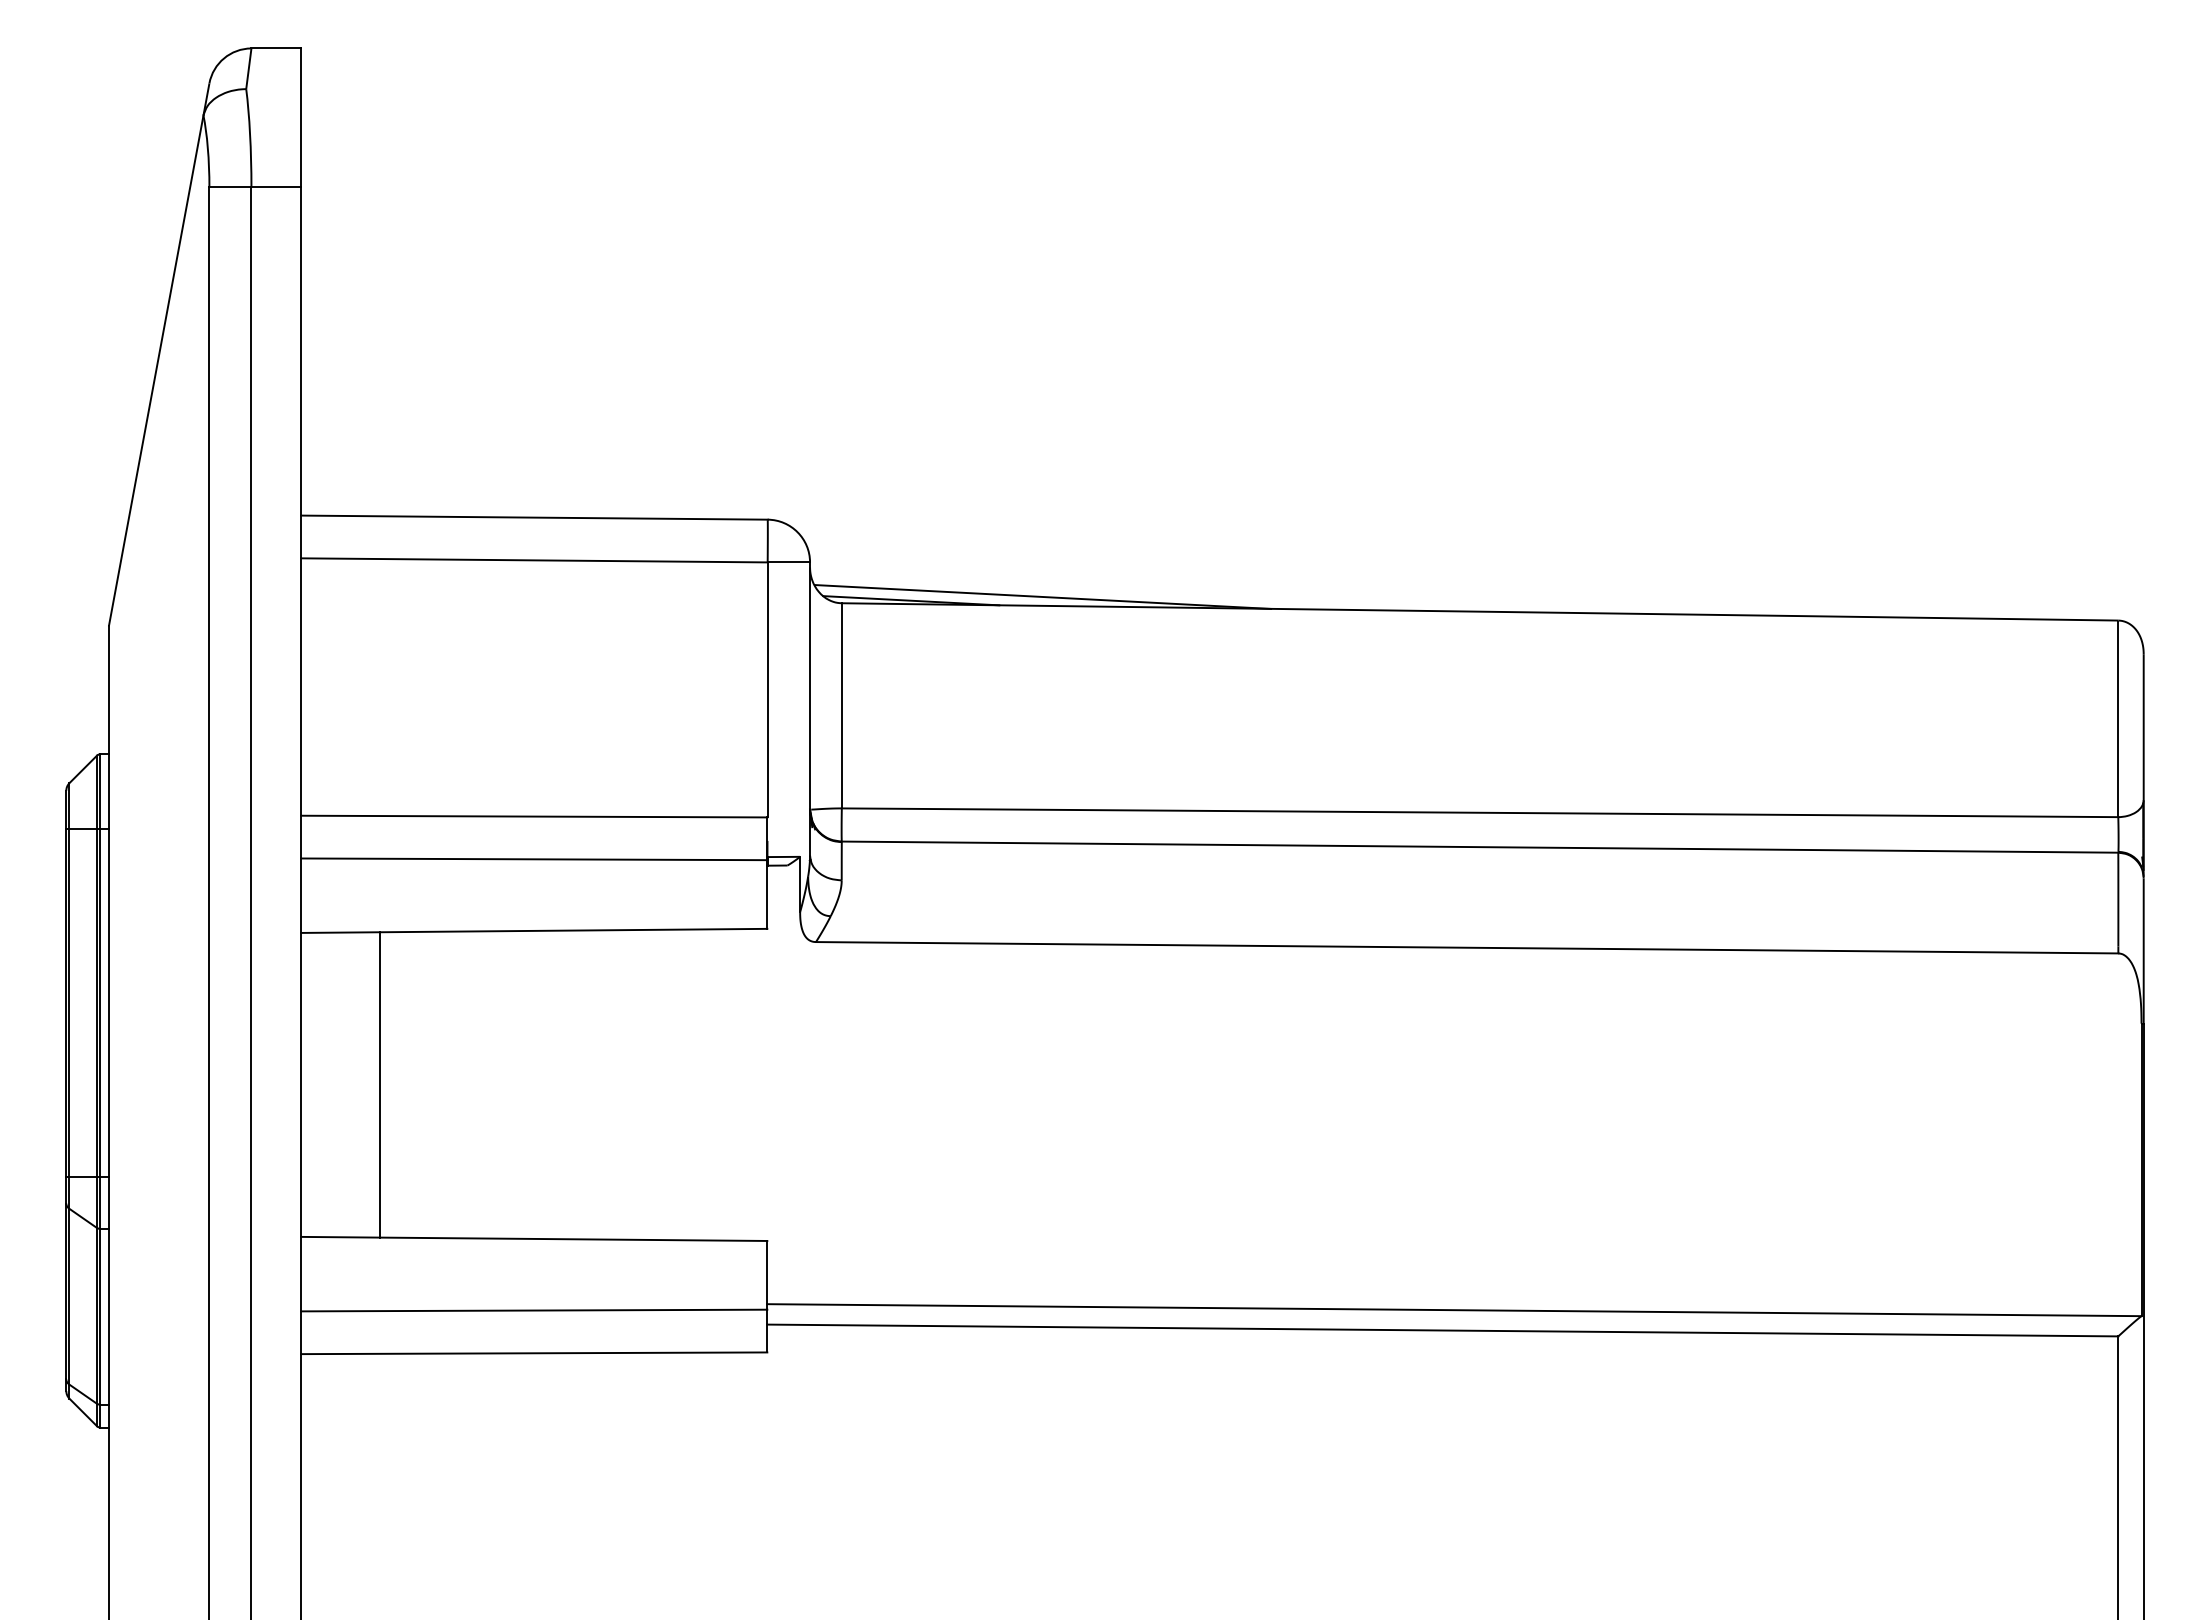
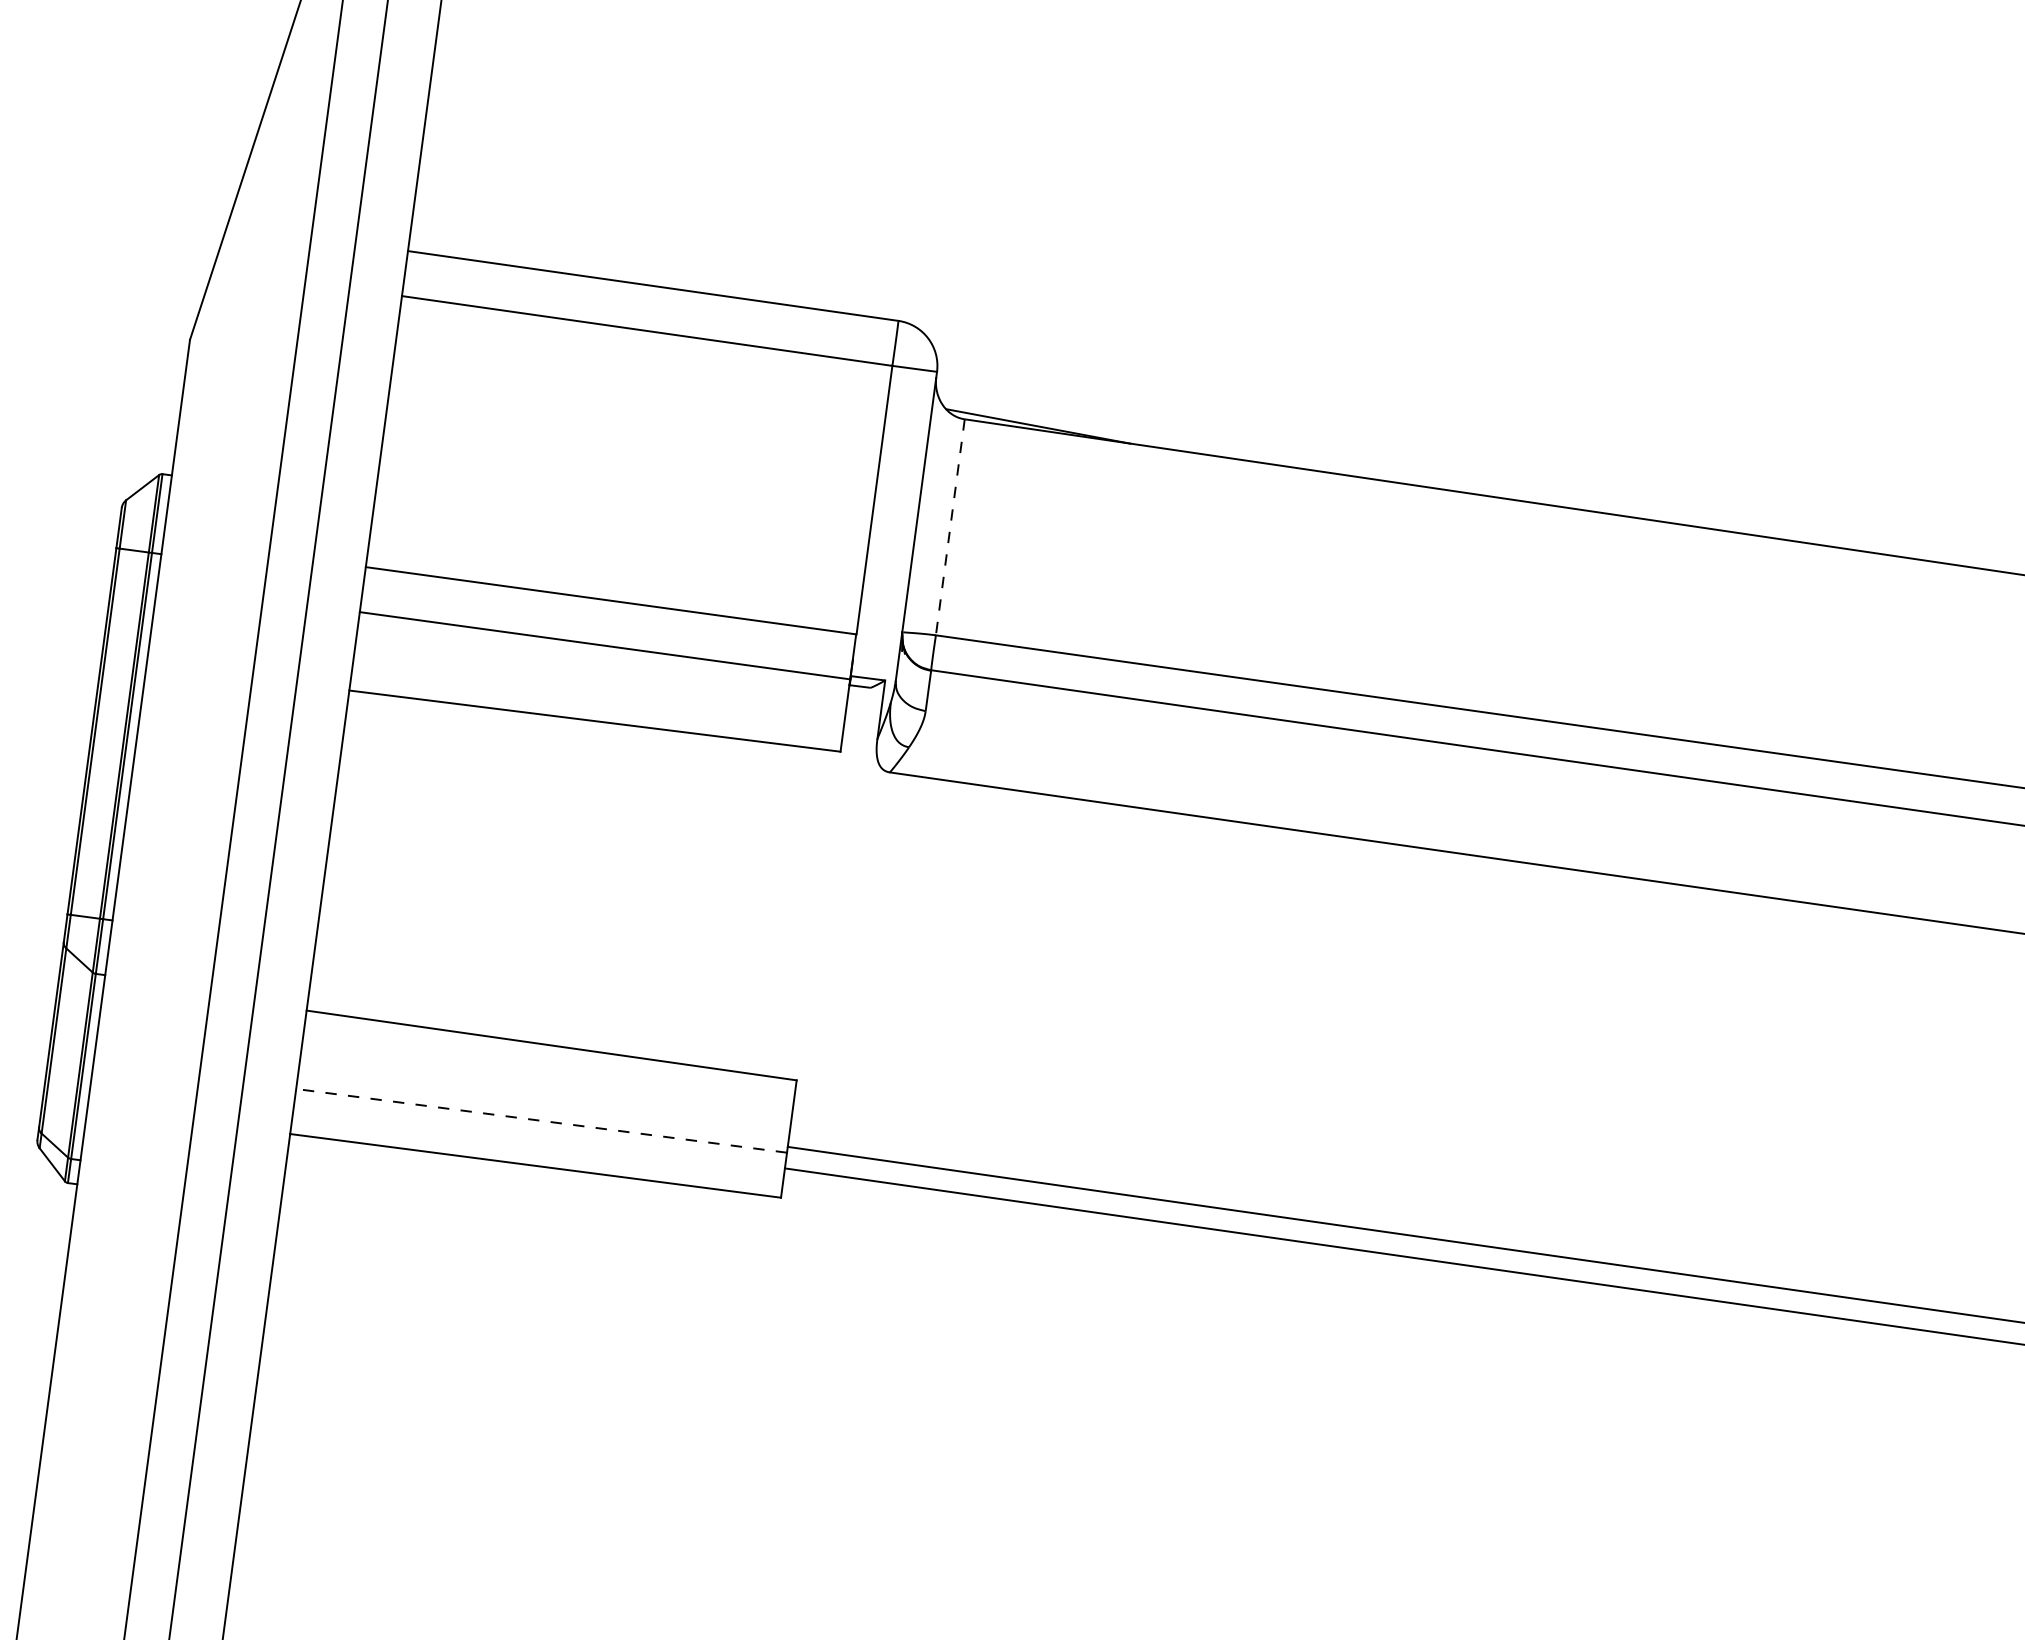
line: (1042, 596) -> (1176, 440), removed
line: (841, 705) -> (950, 526), solid -> dashed
line: (380, 1084) -> (411, 861), removed
line: (534, 1310) -> (541, 1120), solid -> dashed

